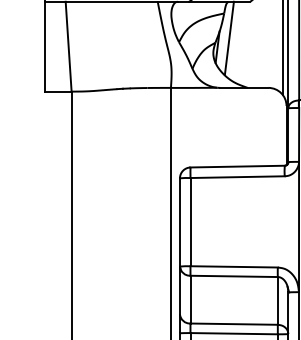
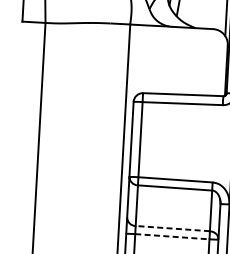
line: (234, 324) -> (173, 228), solid -> dashed
line: (234, 333) -> (172, 236), solid -> dashed

